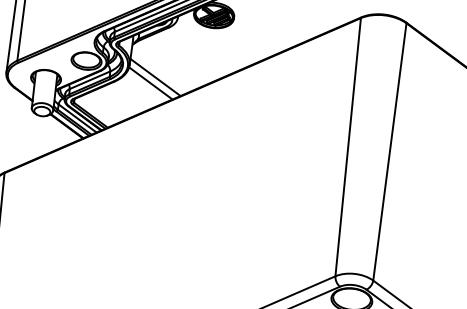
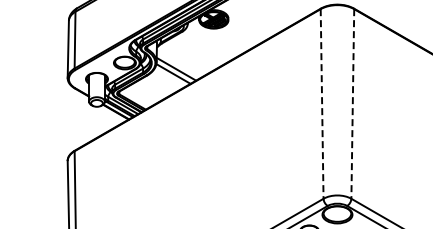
line: (348, 146) -> (322, 103), solid -> dashed
line: (389, 151) -> (352, 103), solid -> dashed

